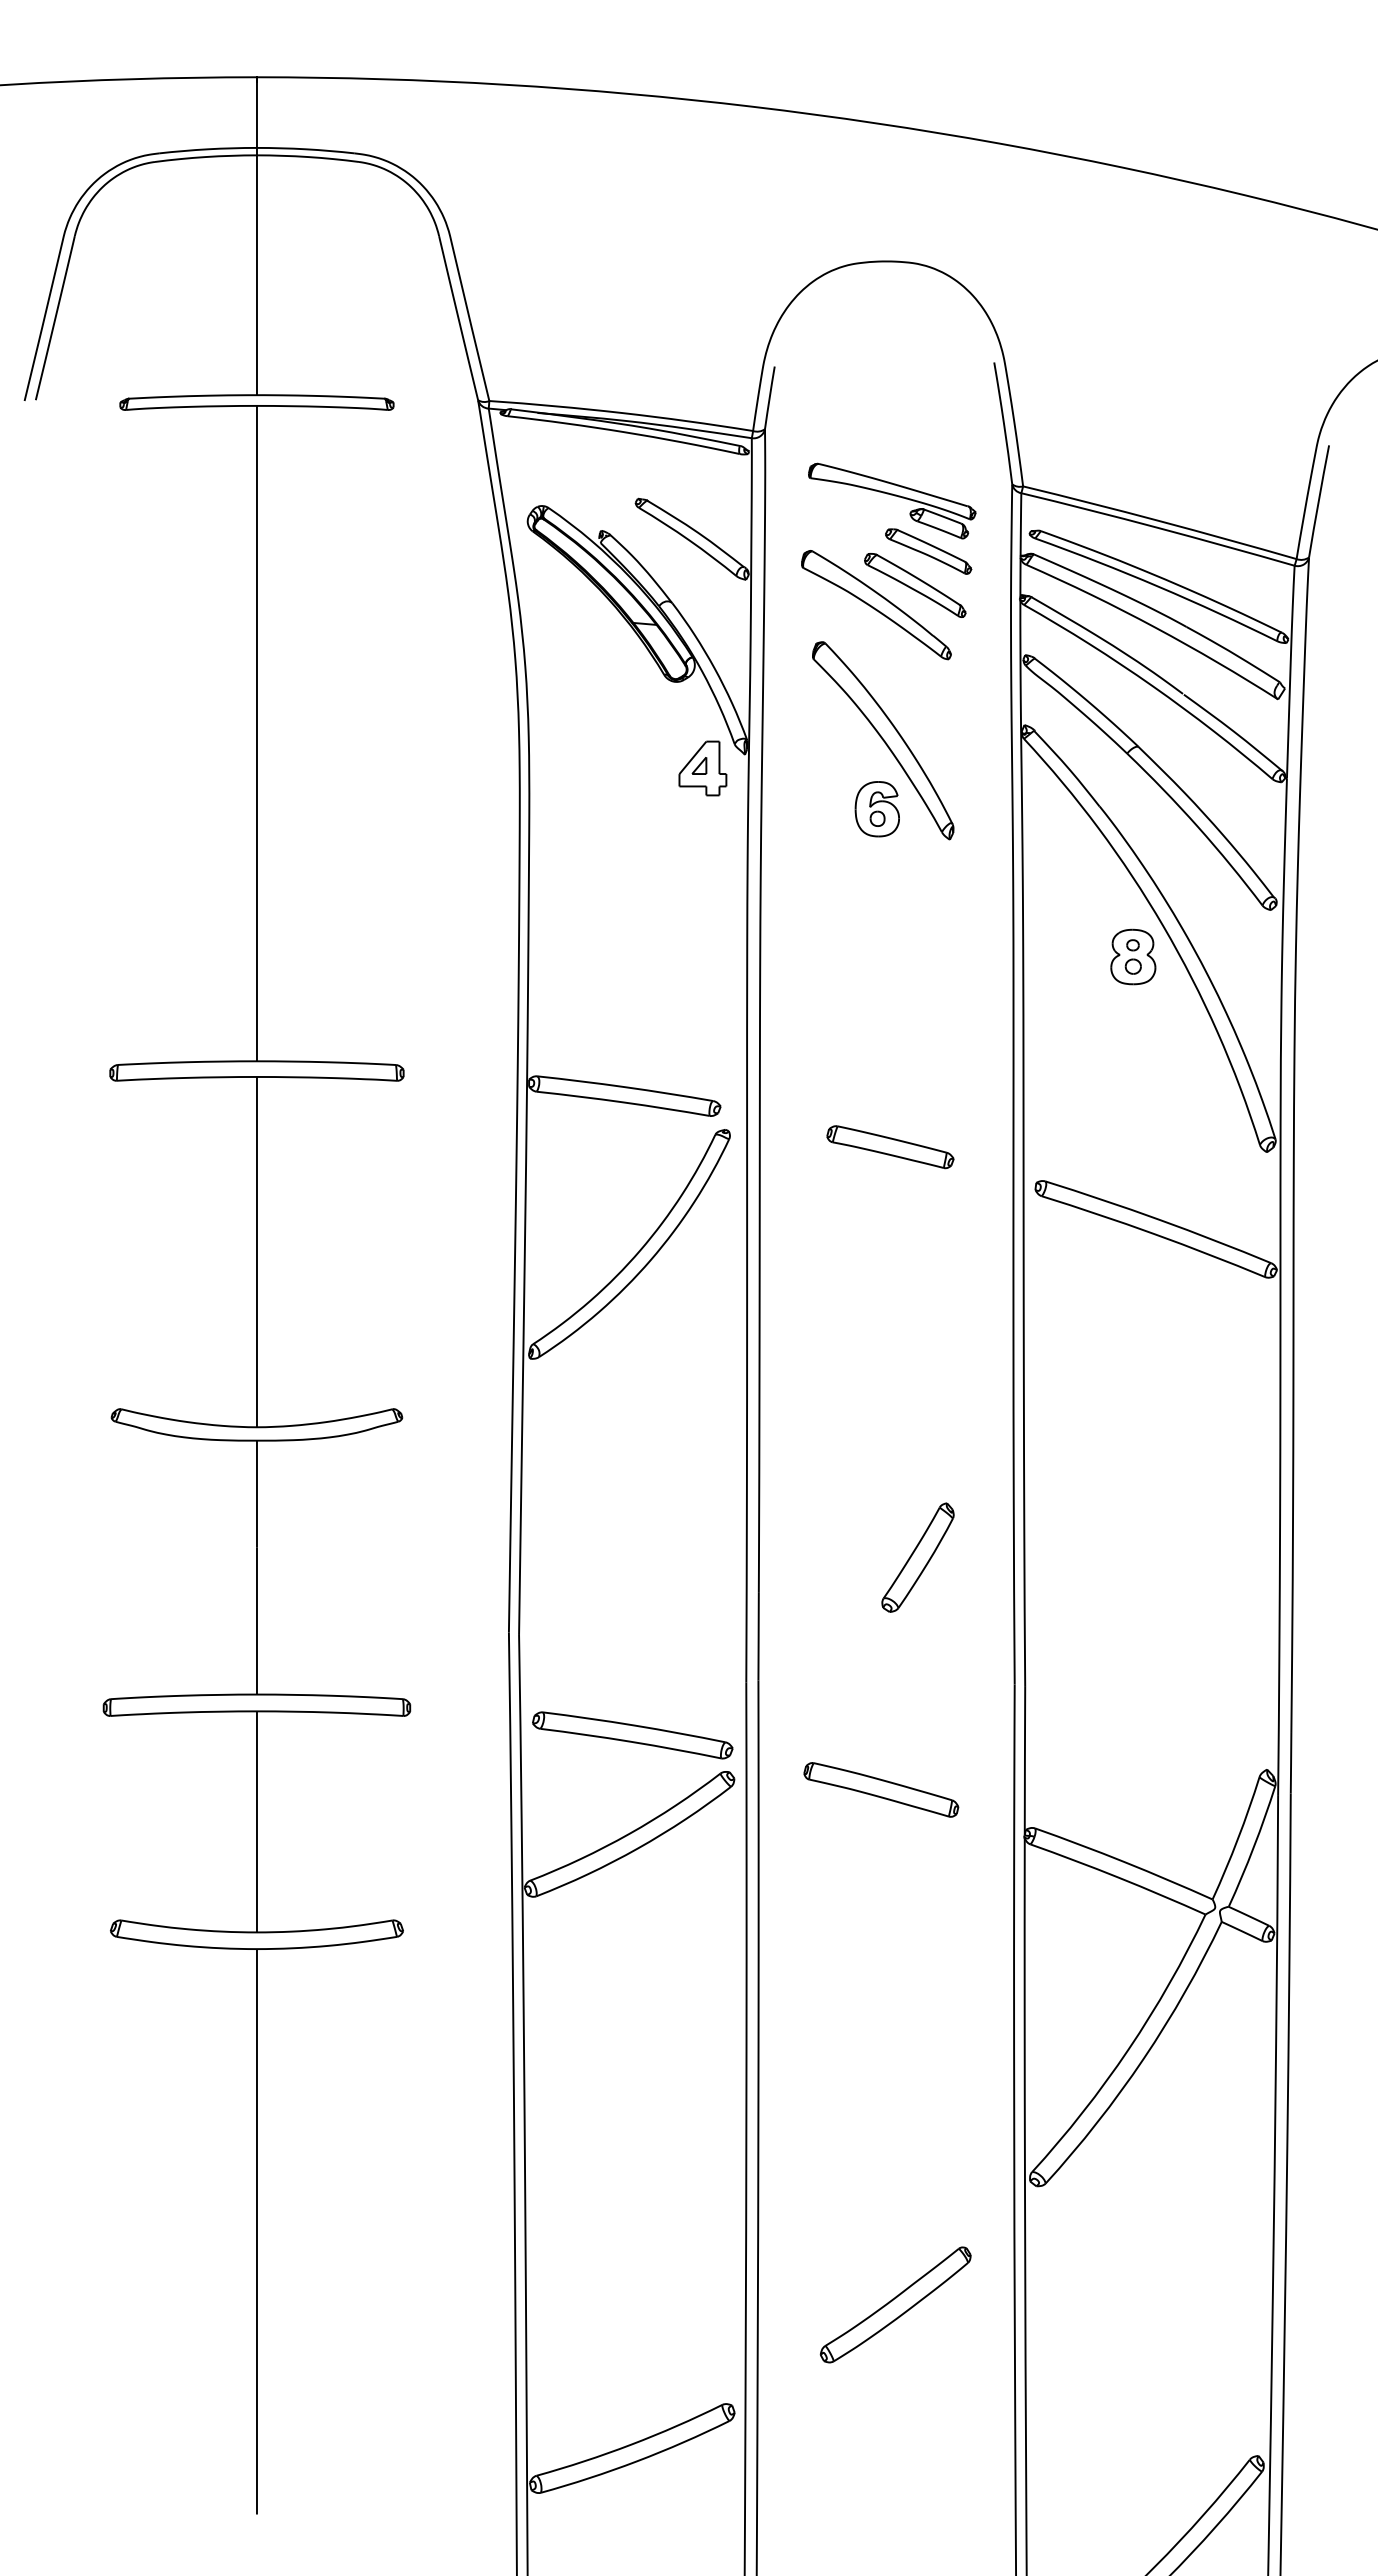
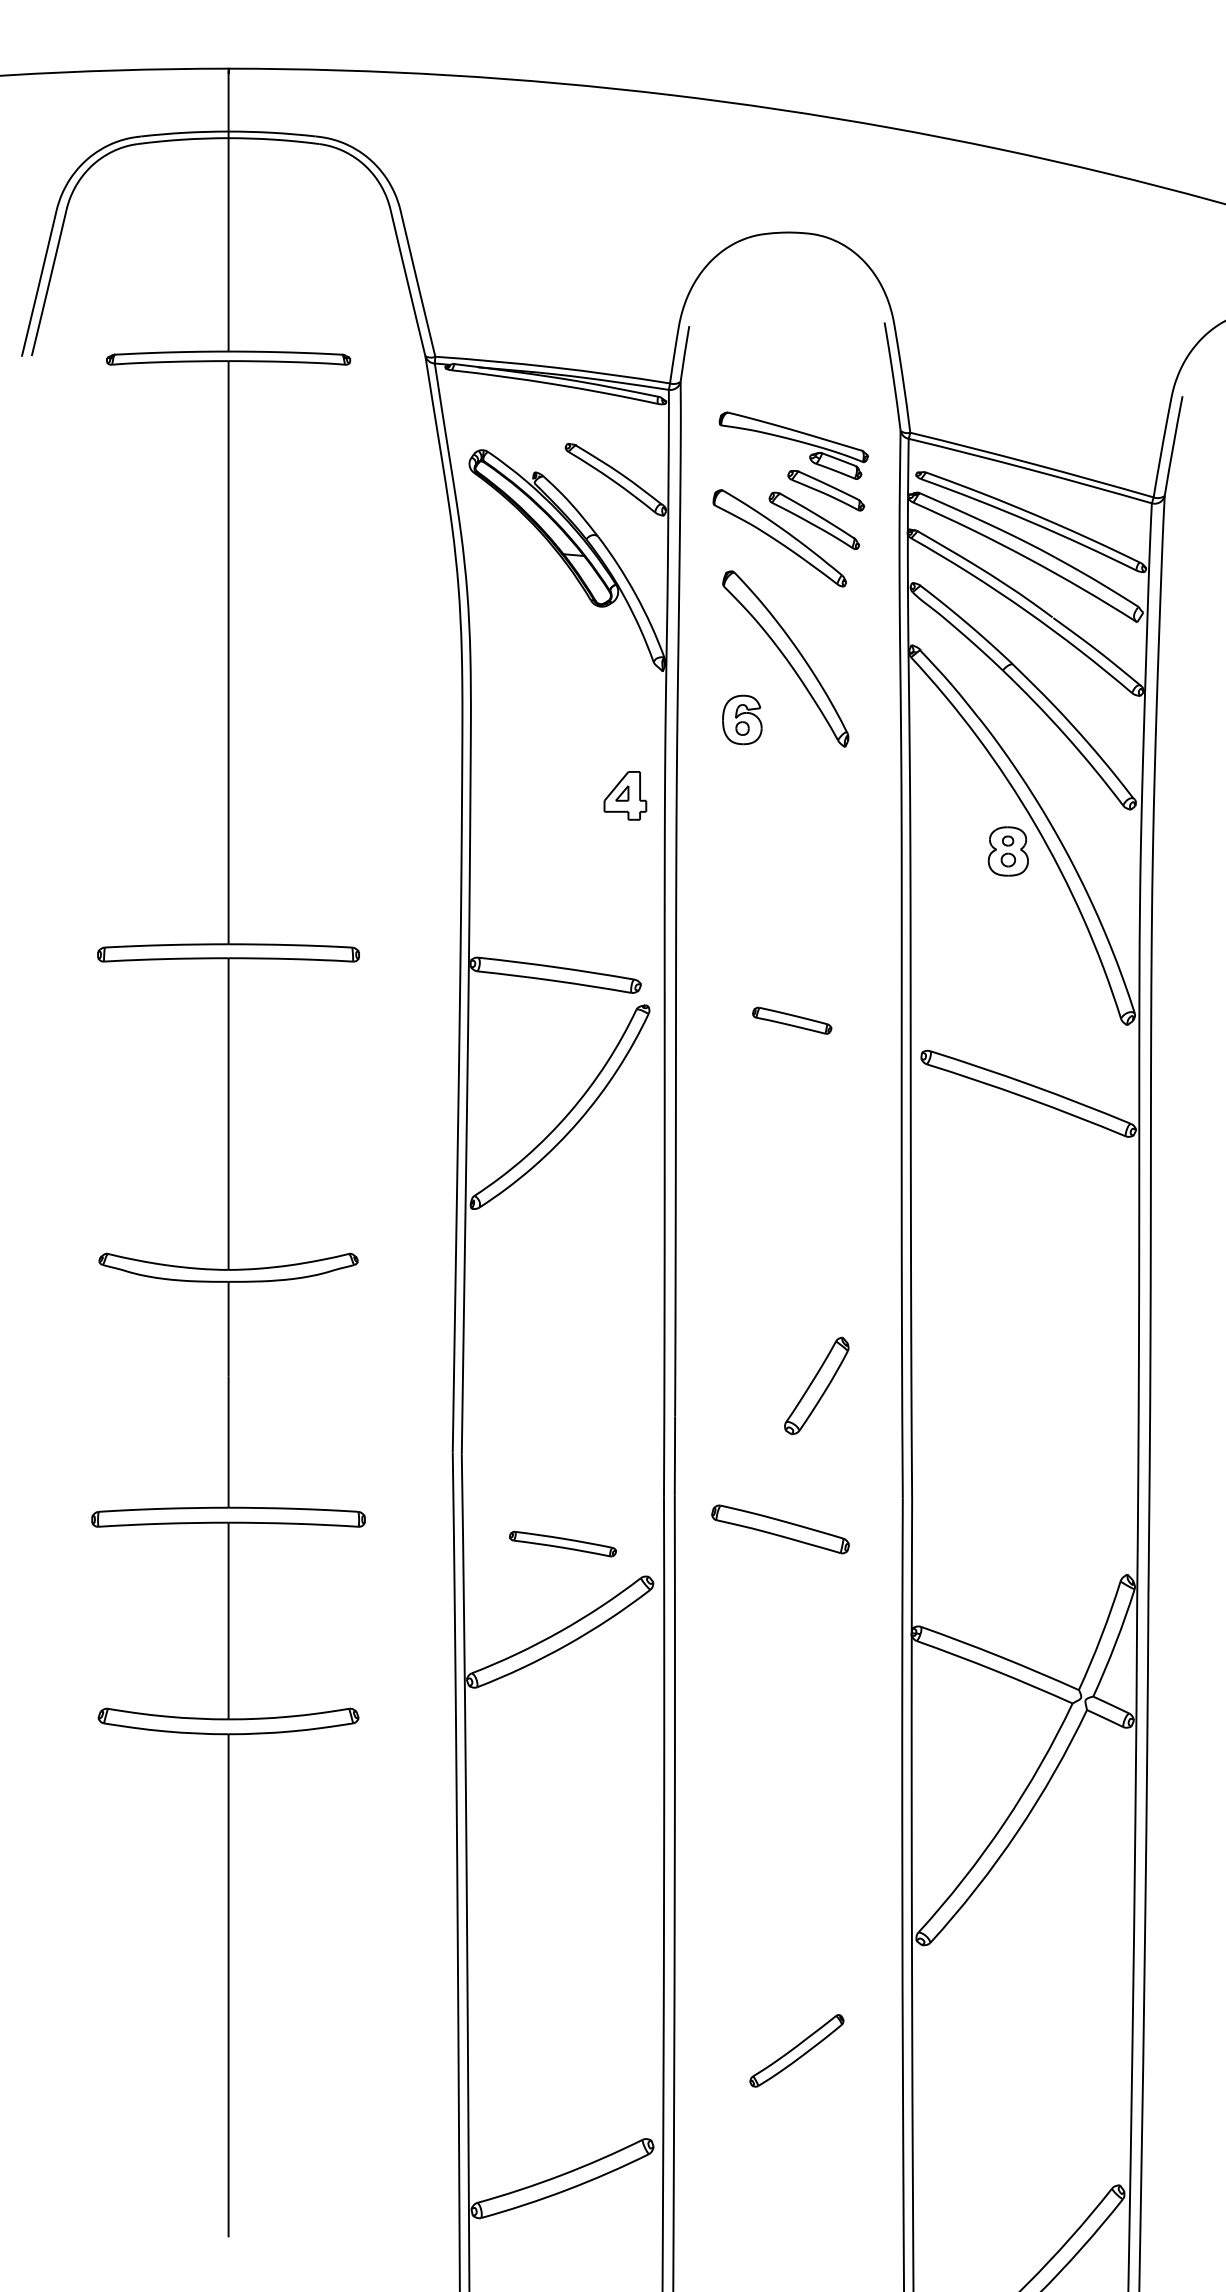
part: (702, 768) -> (625, 795), moved
part: (876, 809) -> (741, 720), moved
part: (890, 1147) -> (792, 1020), size x0.7
part: (632, 1735) -> (562, 1544), size x0.6
part: (881, 1789) -> (780, 1529), moved
part: (895, 2304) -> (796, 2050), size x0.7

